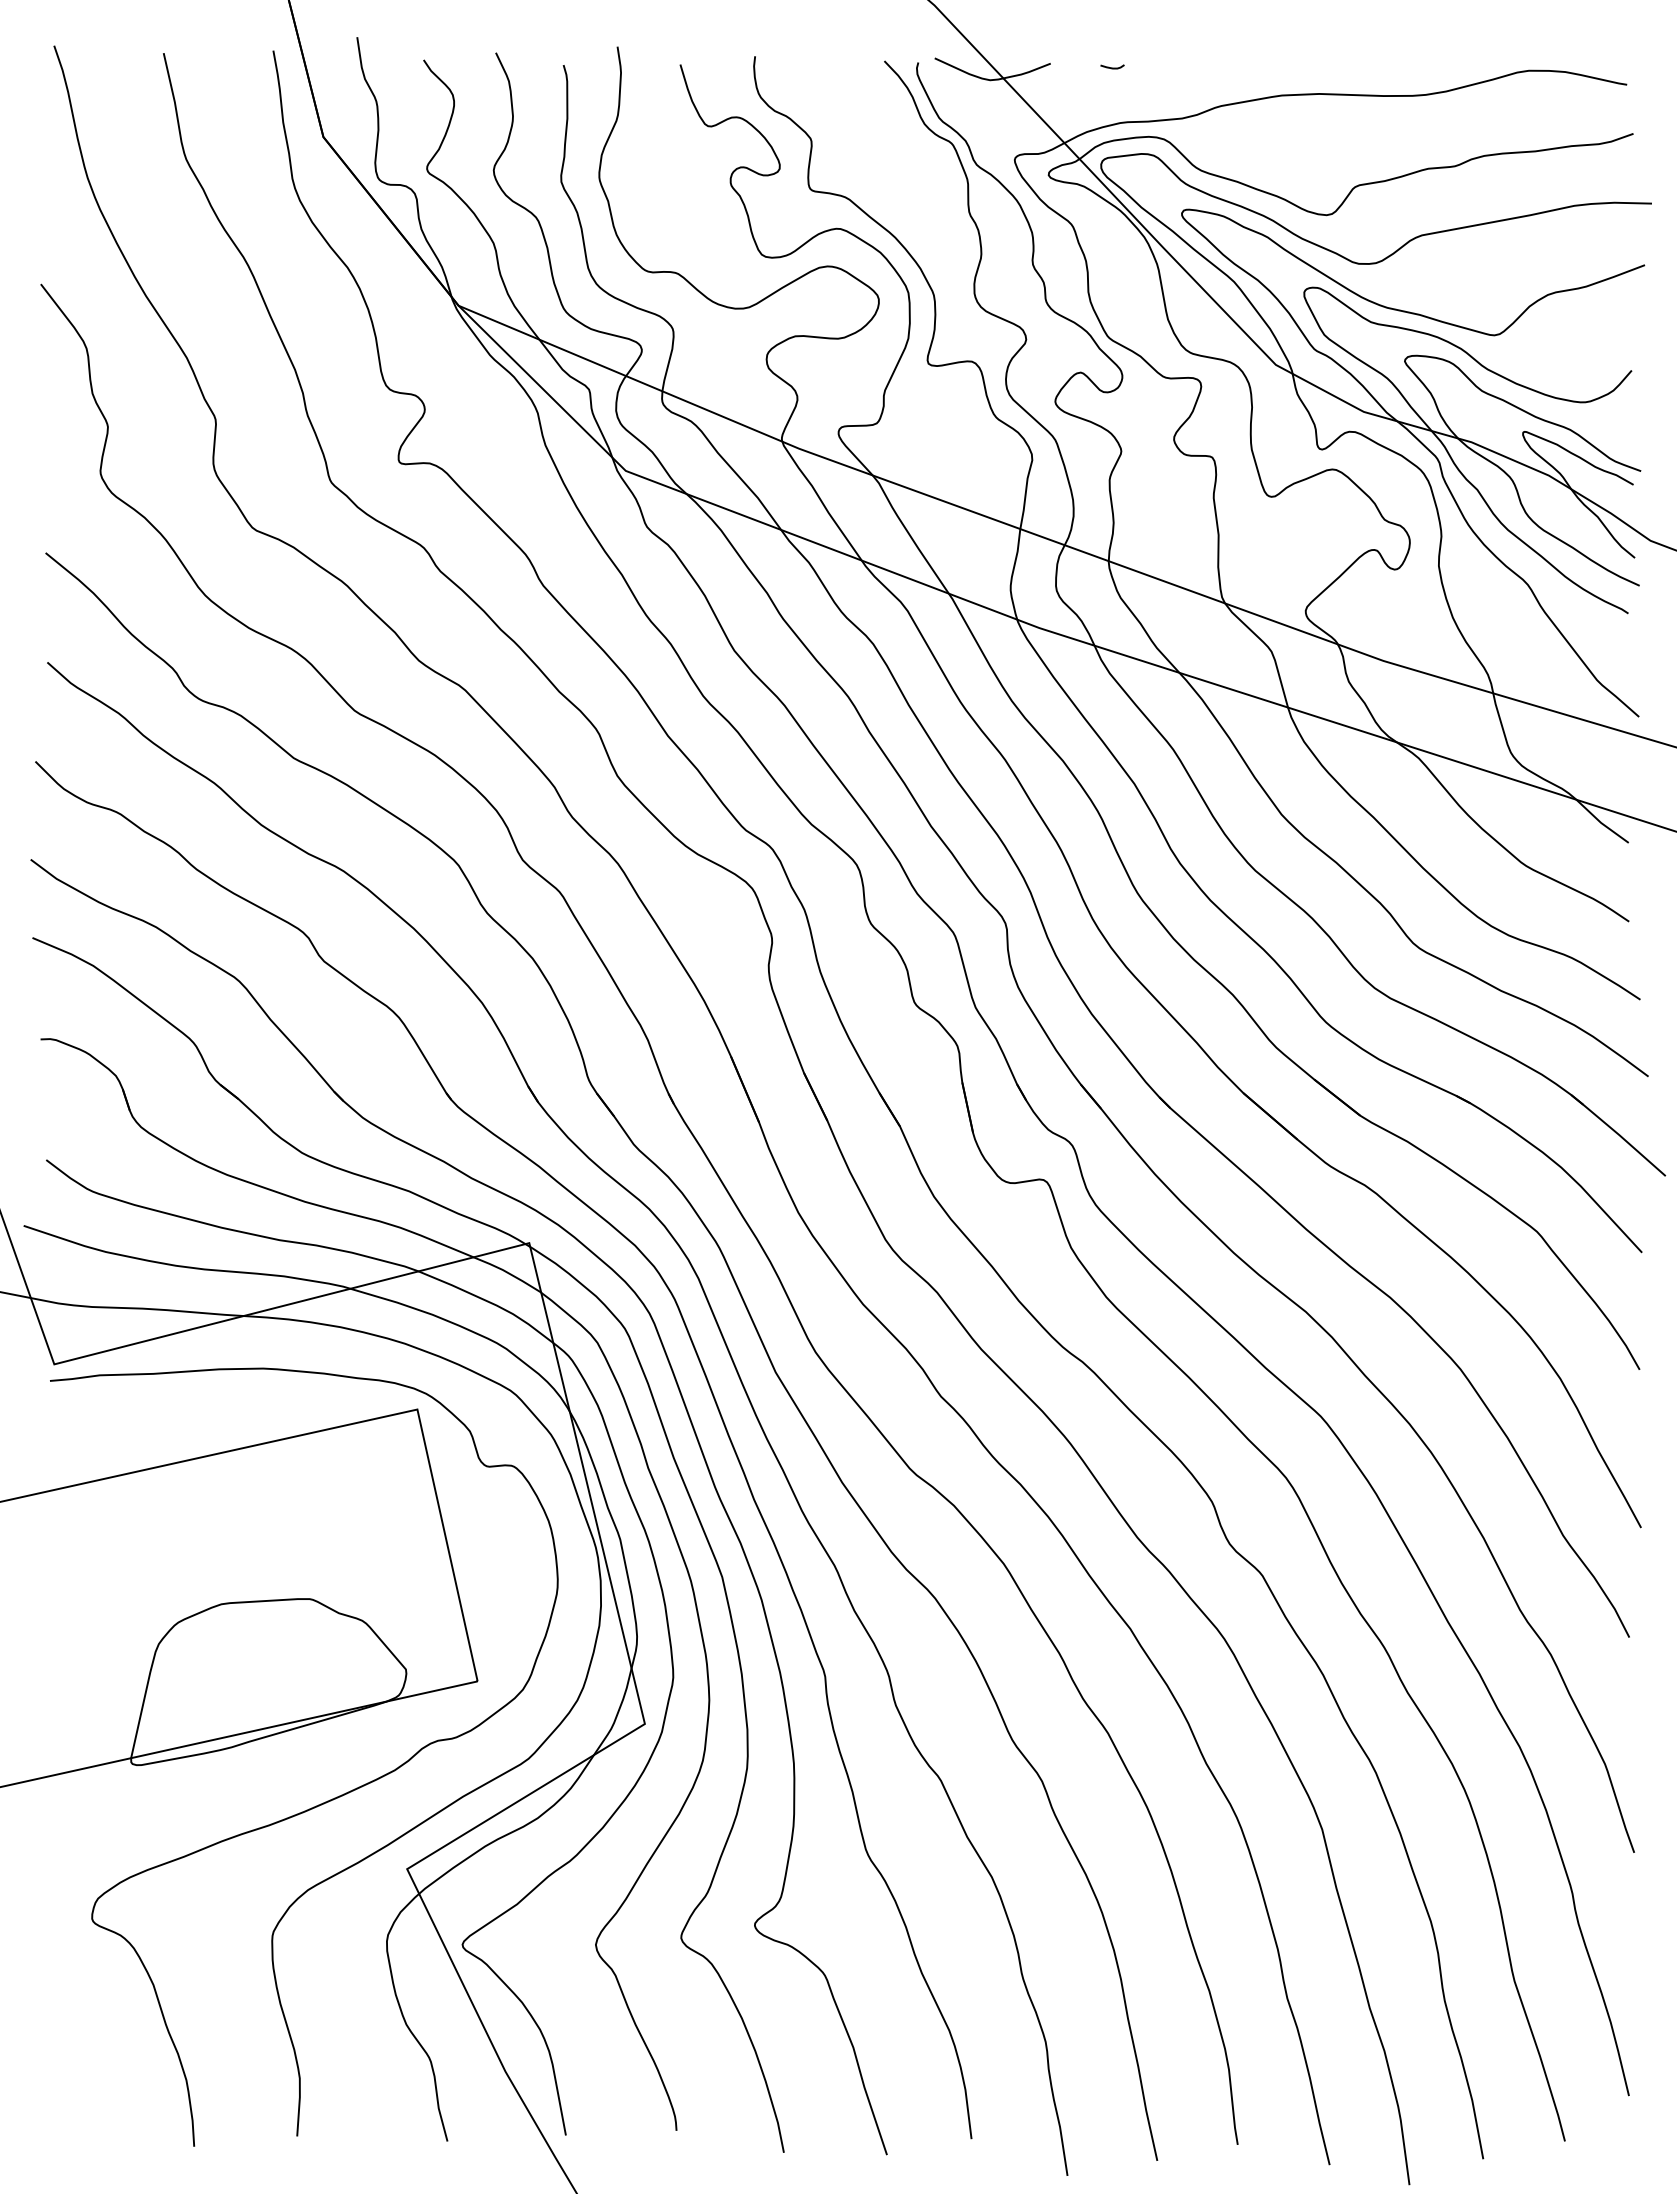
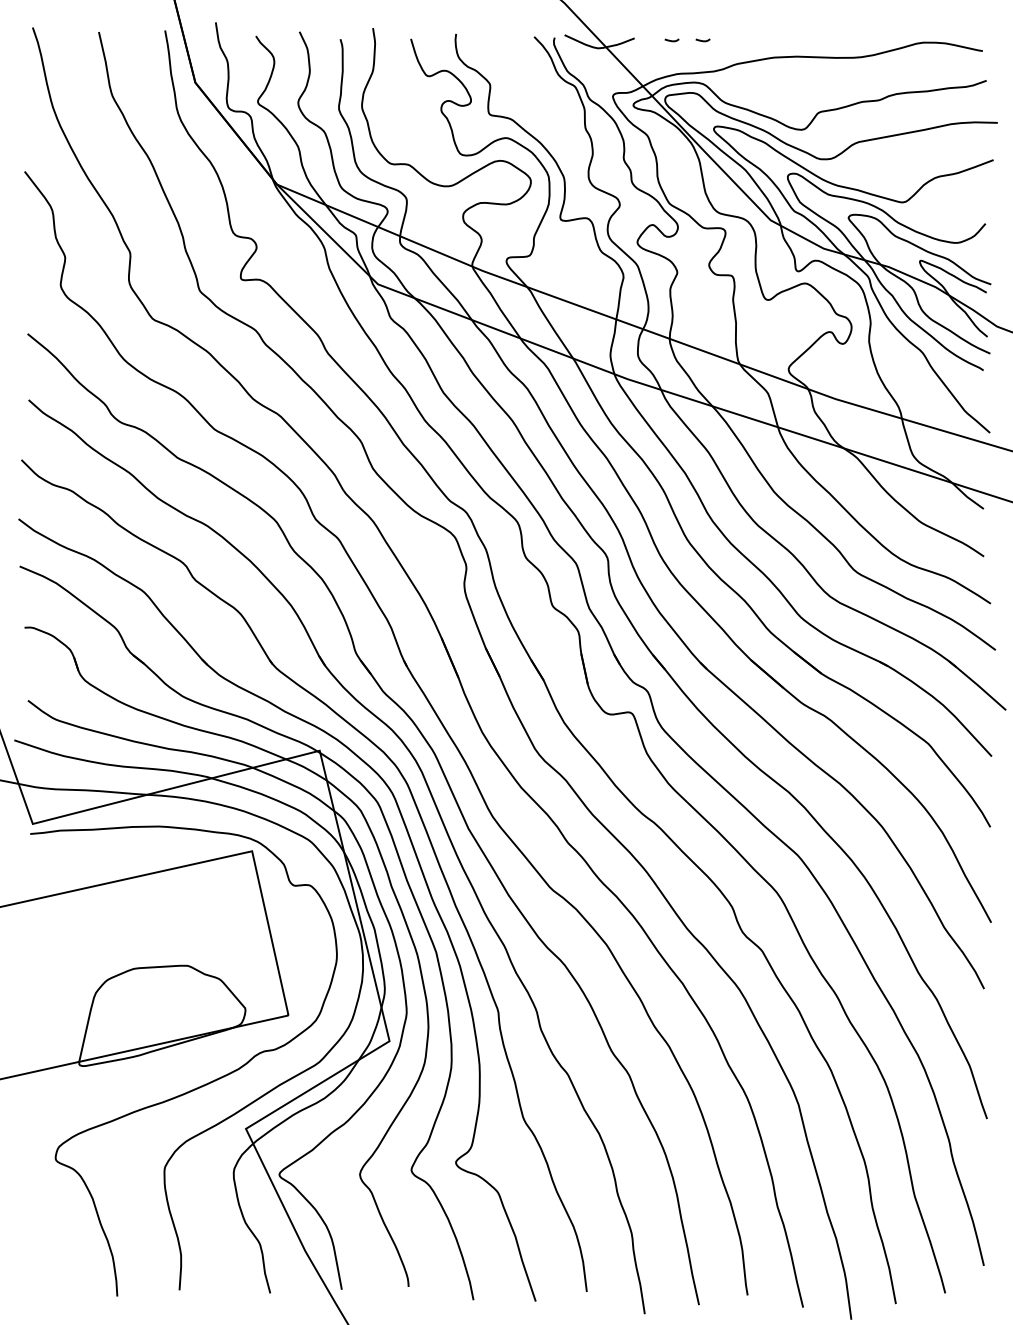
curve: (1162, 67) -> (702, 40), added

